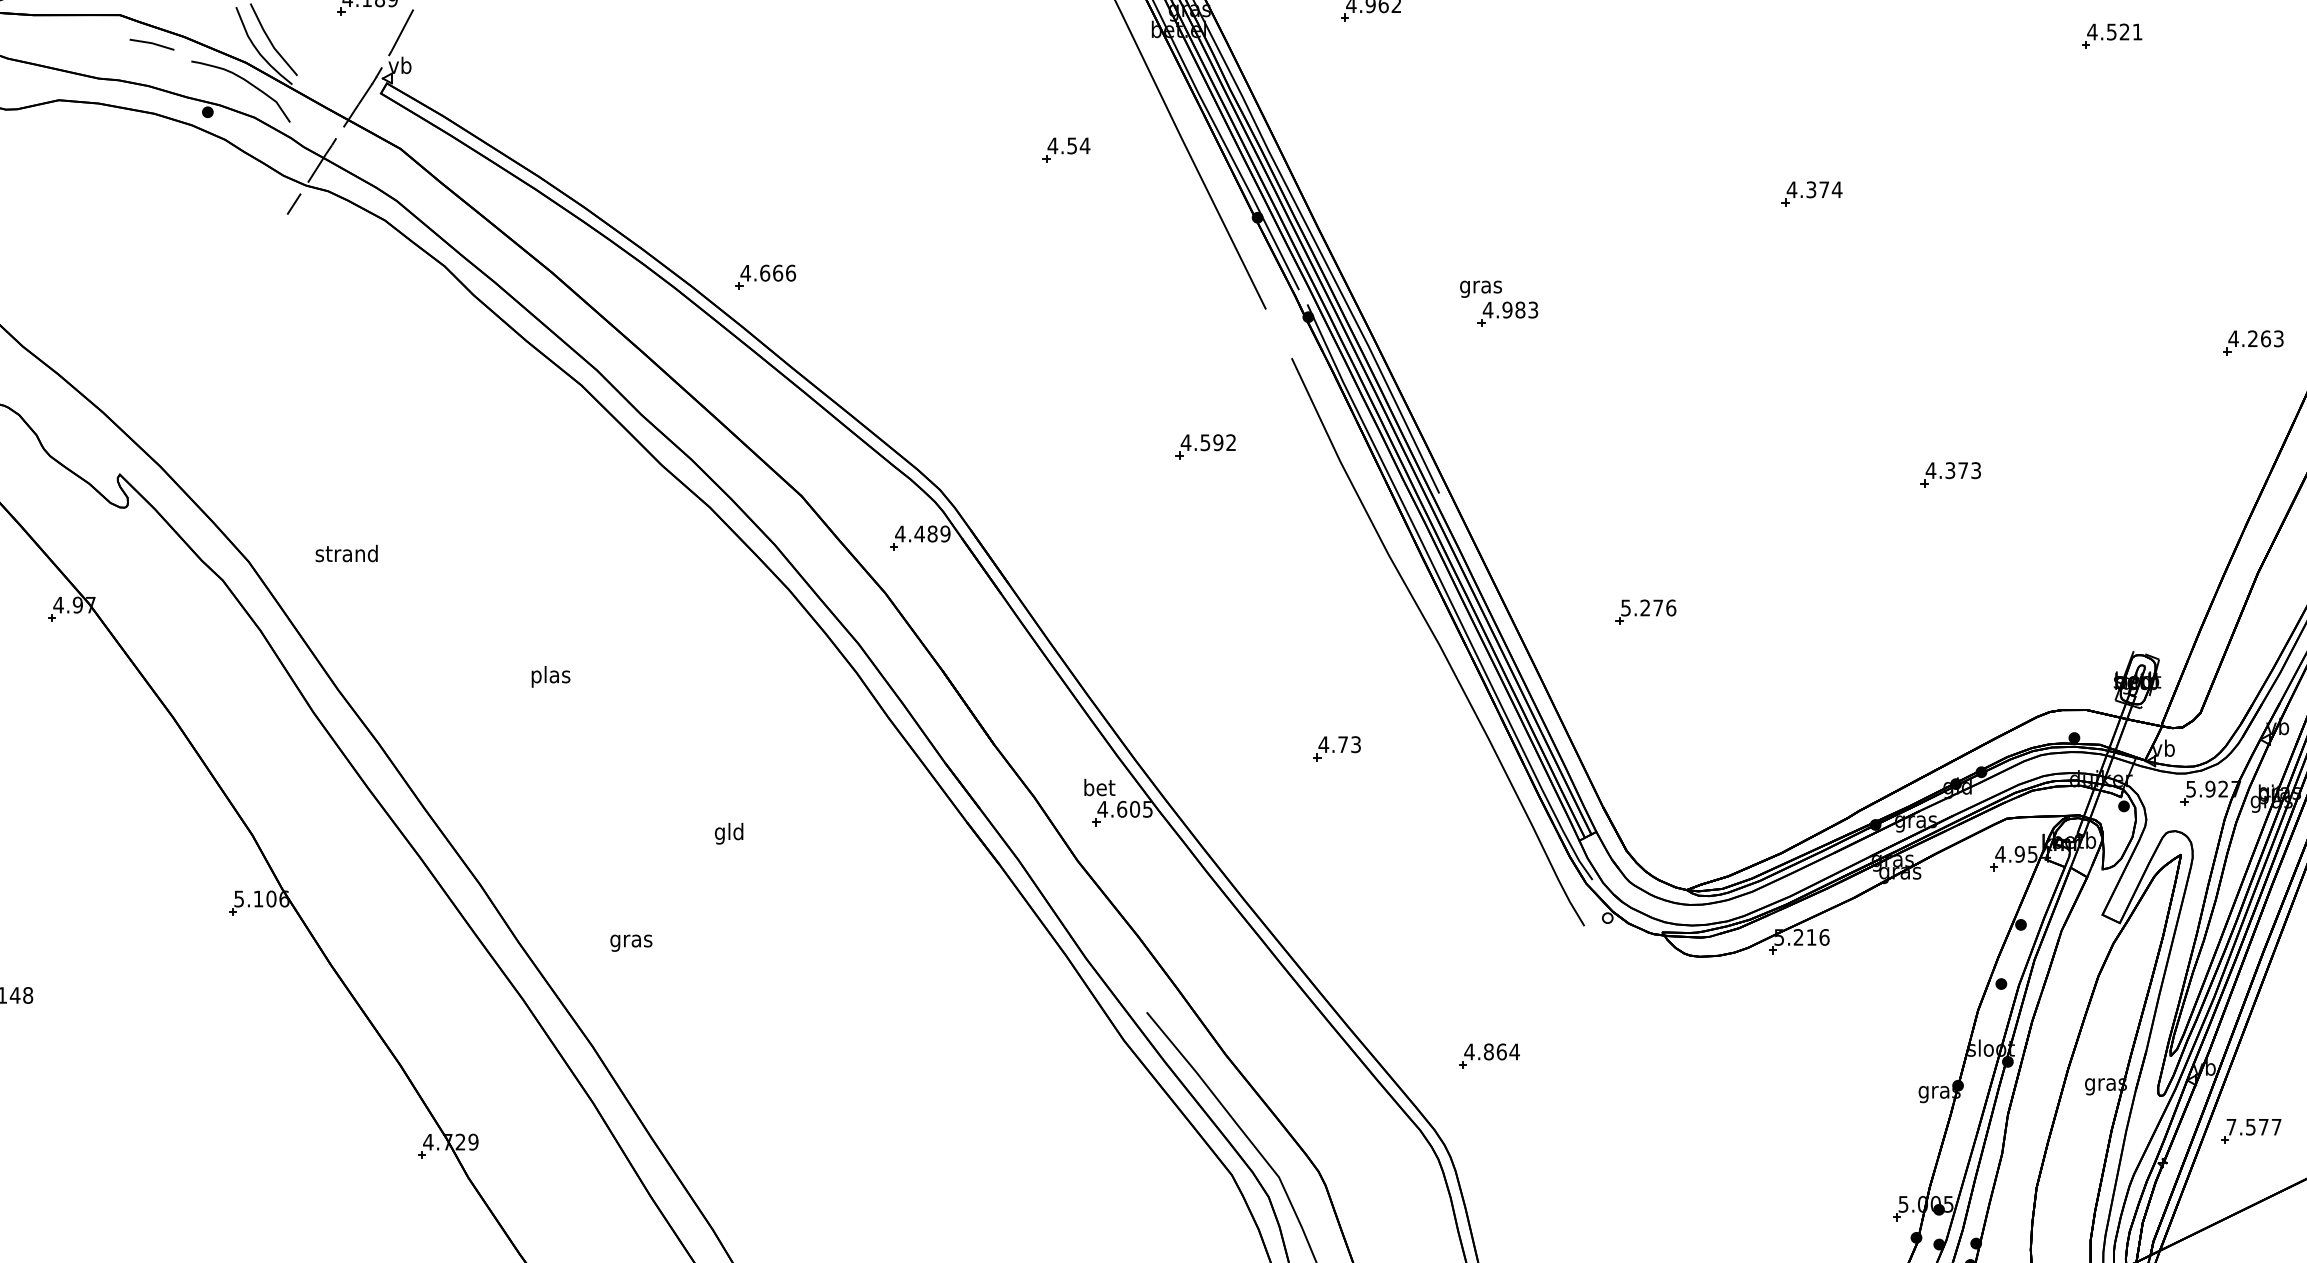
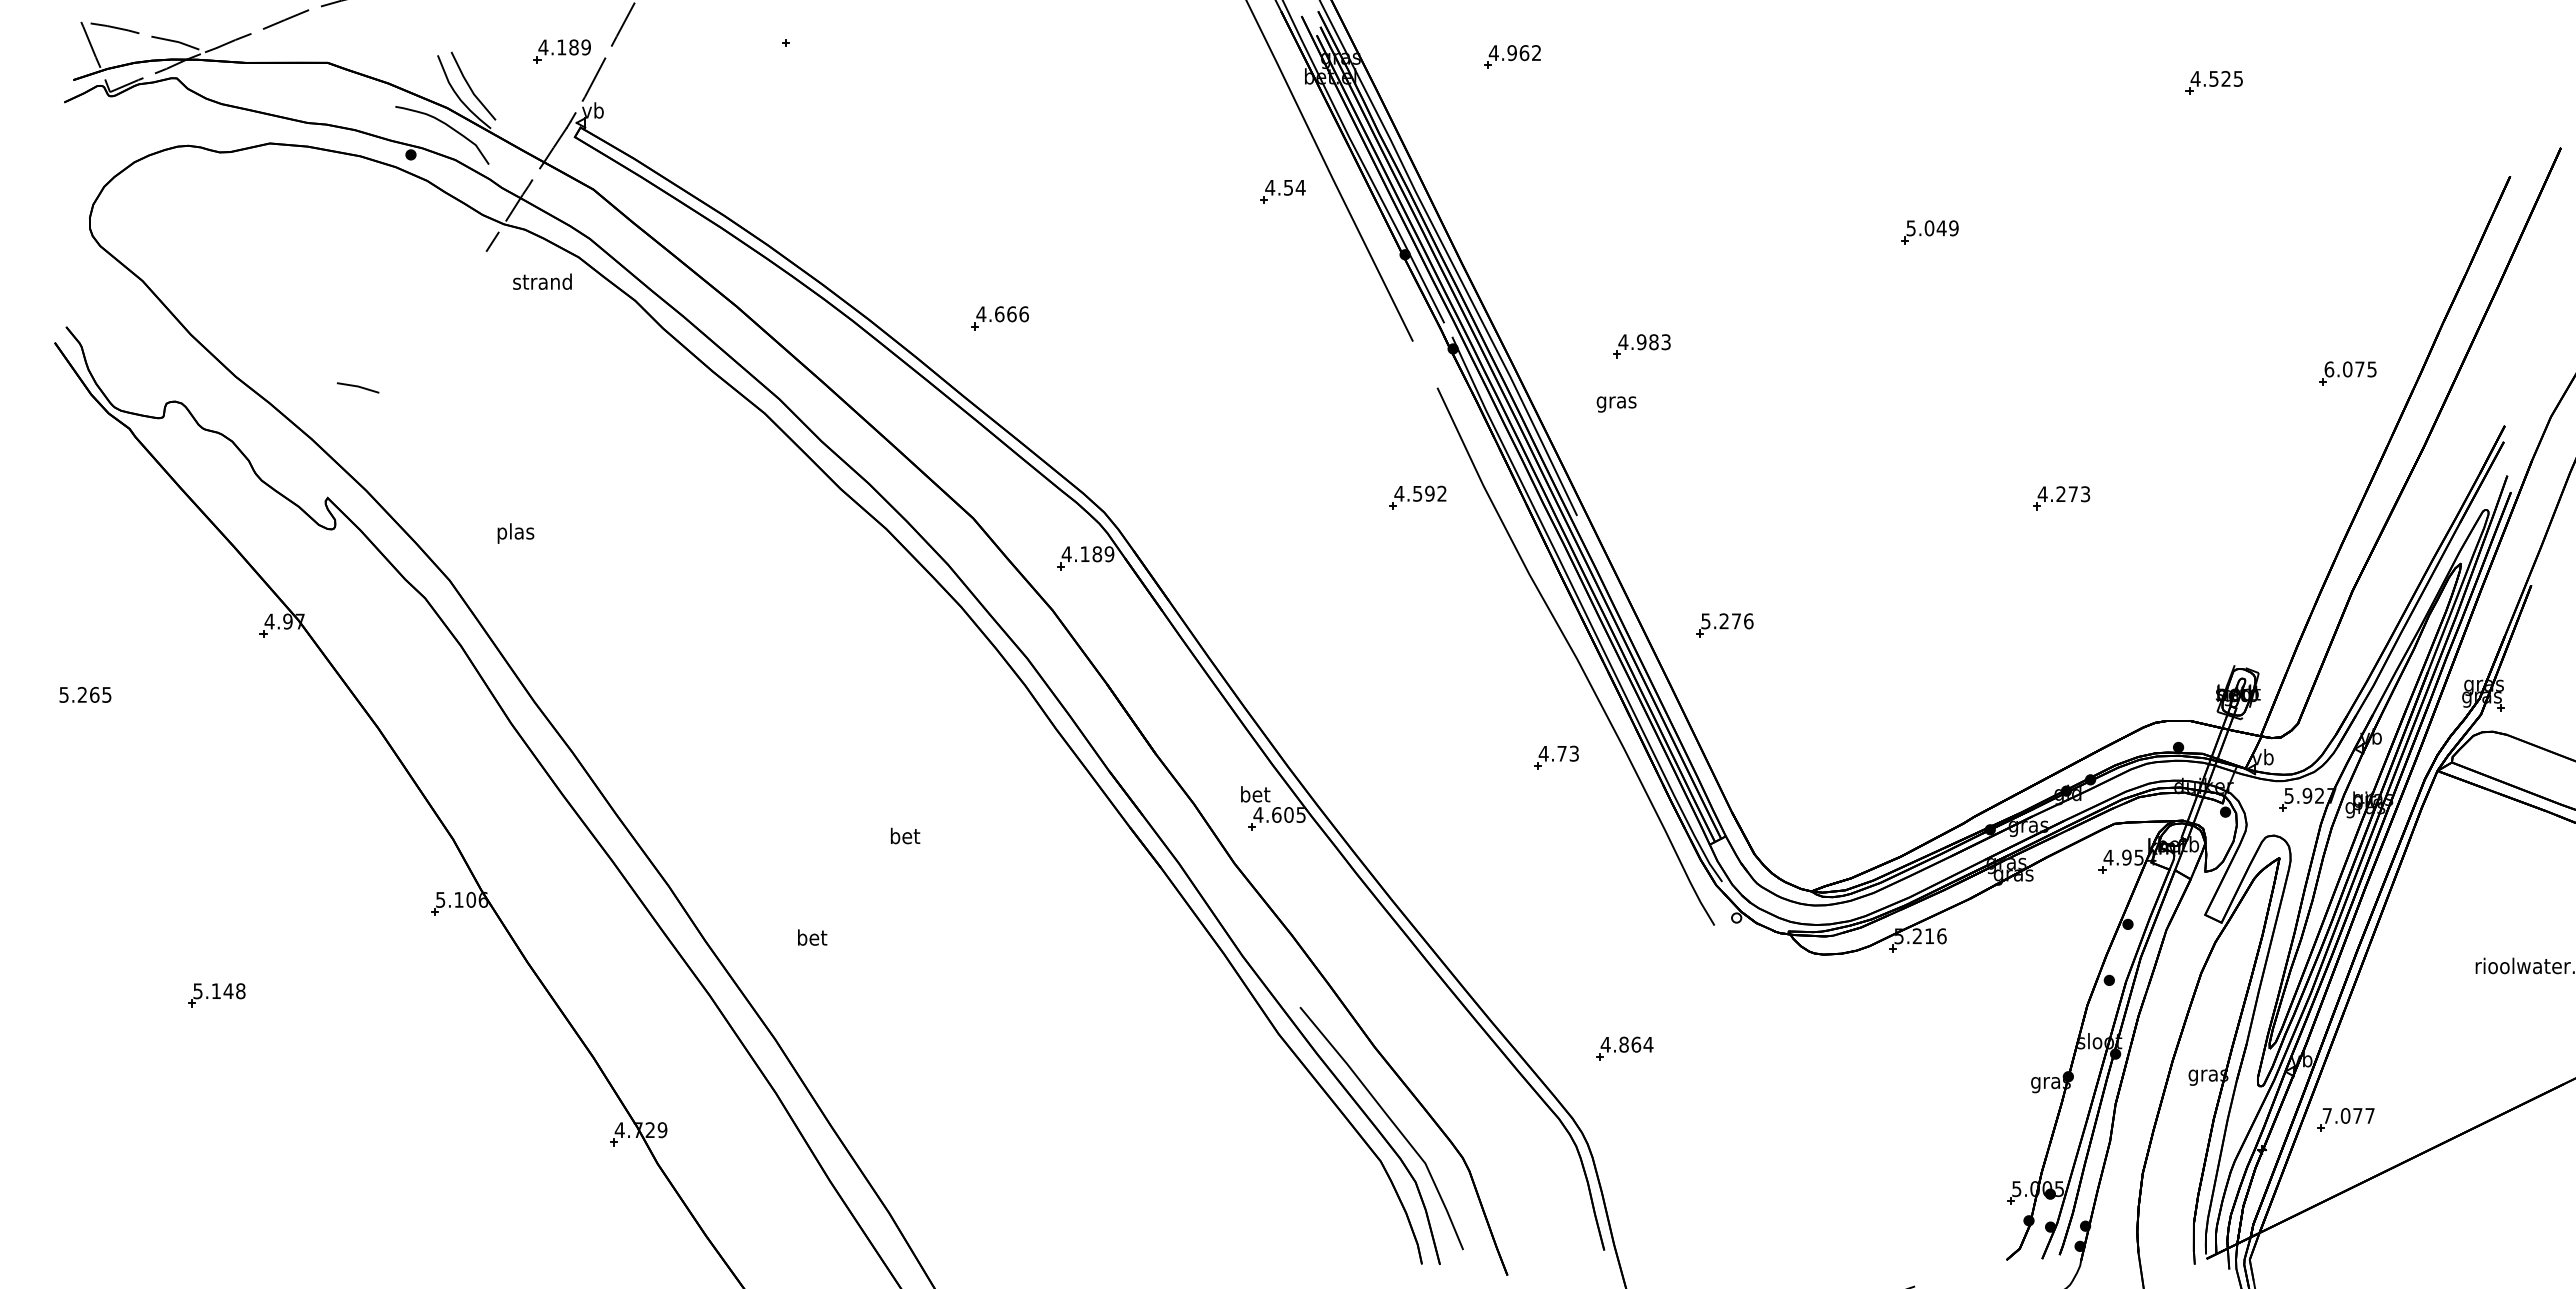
text: (2136, 31) -> (2237, 78), 4.521 -> 4.525
line: (151, 44) -> (357, 387), moved
part: (1065, 149) -> (1282, 191), moved
text: (1814, 190) -> (1932, 228), 4.374 -> 5.049
part: (764, 277) -> (999, 318), moved
text: (1480, 289) -> (1616, 404), moved
text: (2255, 338) -> (2350, 369), 4.263 -> 6.075
part: (1205, 446) -> (1417, 497), moved
text: (1949, 470) -> (2060, 494), 4.373 -> 4.273
text: (920, 533) -> (1085, 553), 4.489 -> 4.189
text: (346, 553) -> (542, 281), moved
part: (1645, 612) -> (1724, 625), moved
text: (550, 676) -> (515, 533), moved
part: (1337, 748) -> (1556, 757), moved
text: (730, 833) -> (905, 837), gld -> bet
text: (630, 940) -> (811, 939), gras -> bet
text: (2250, 1126) -> (2345, 1115), 7.577 -> 7.077

